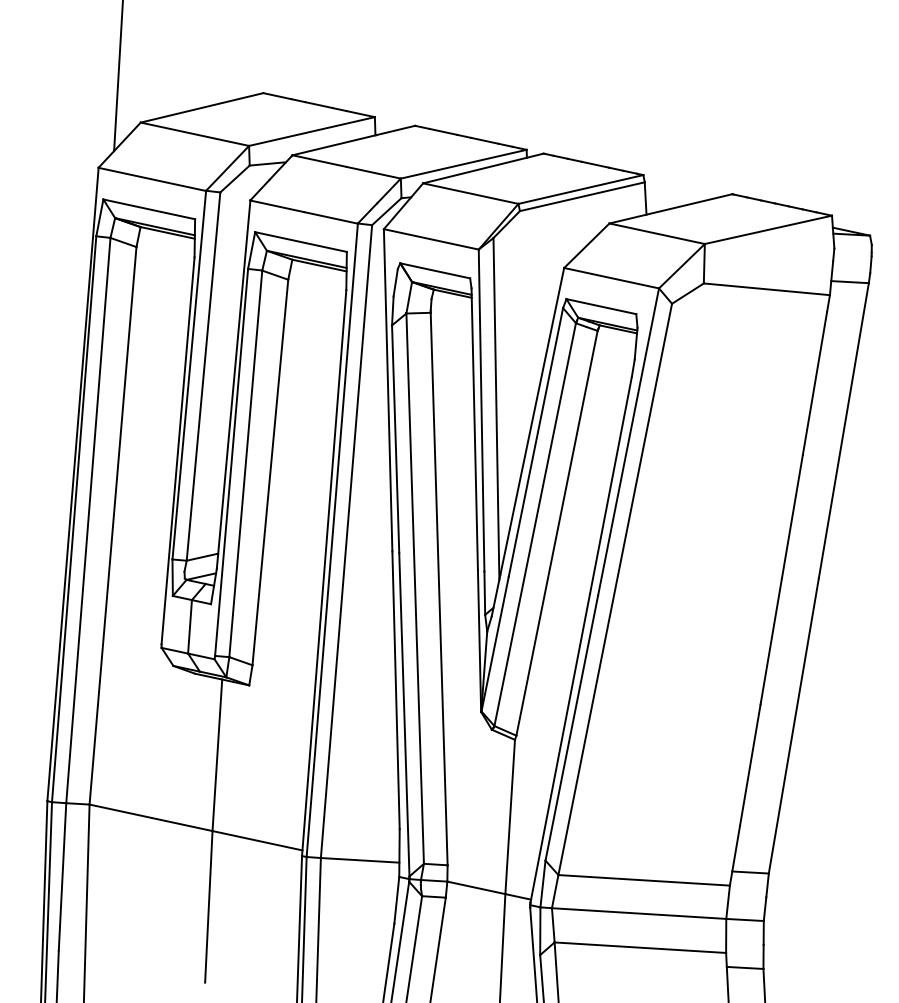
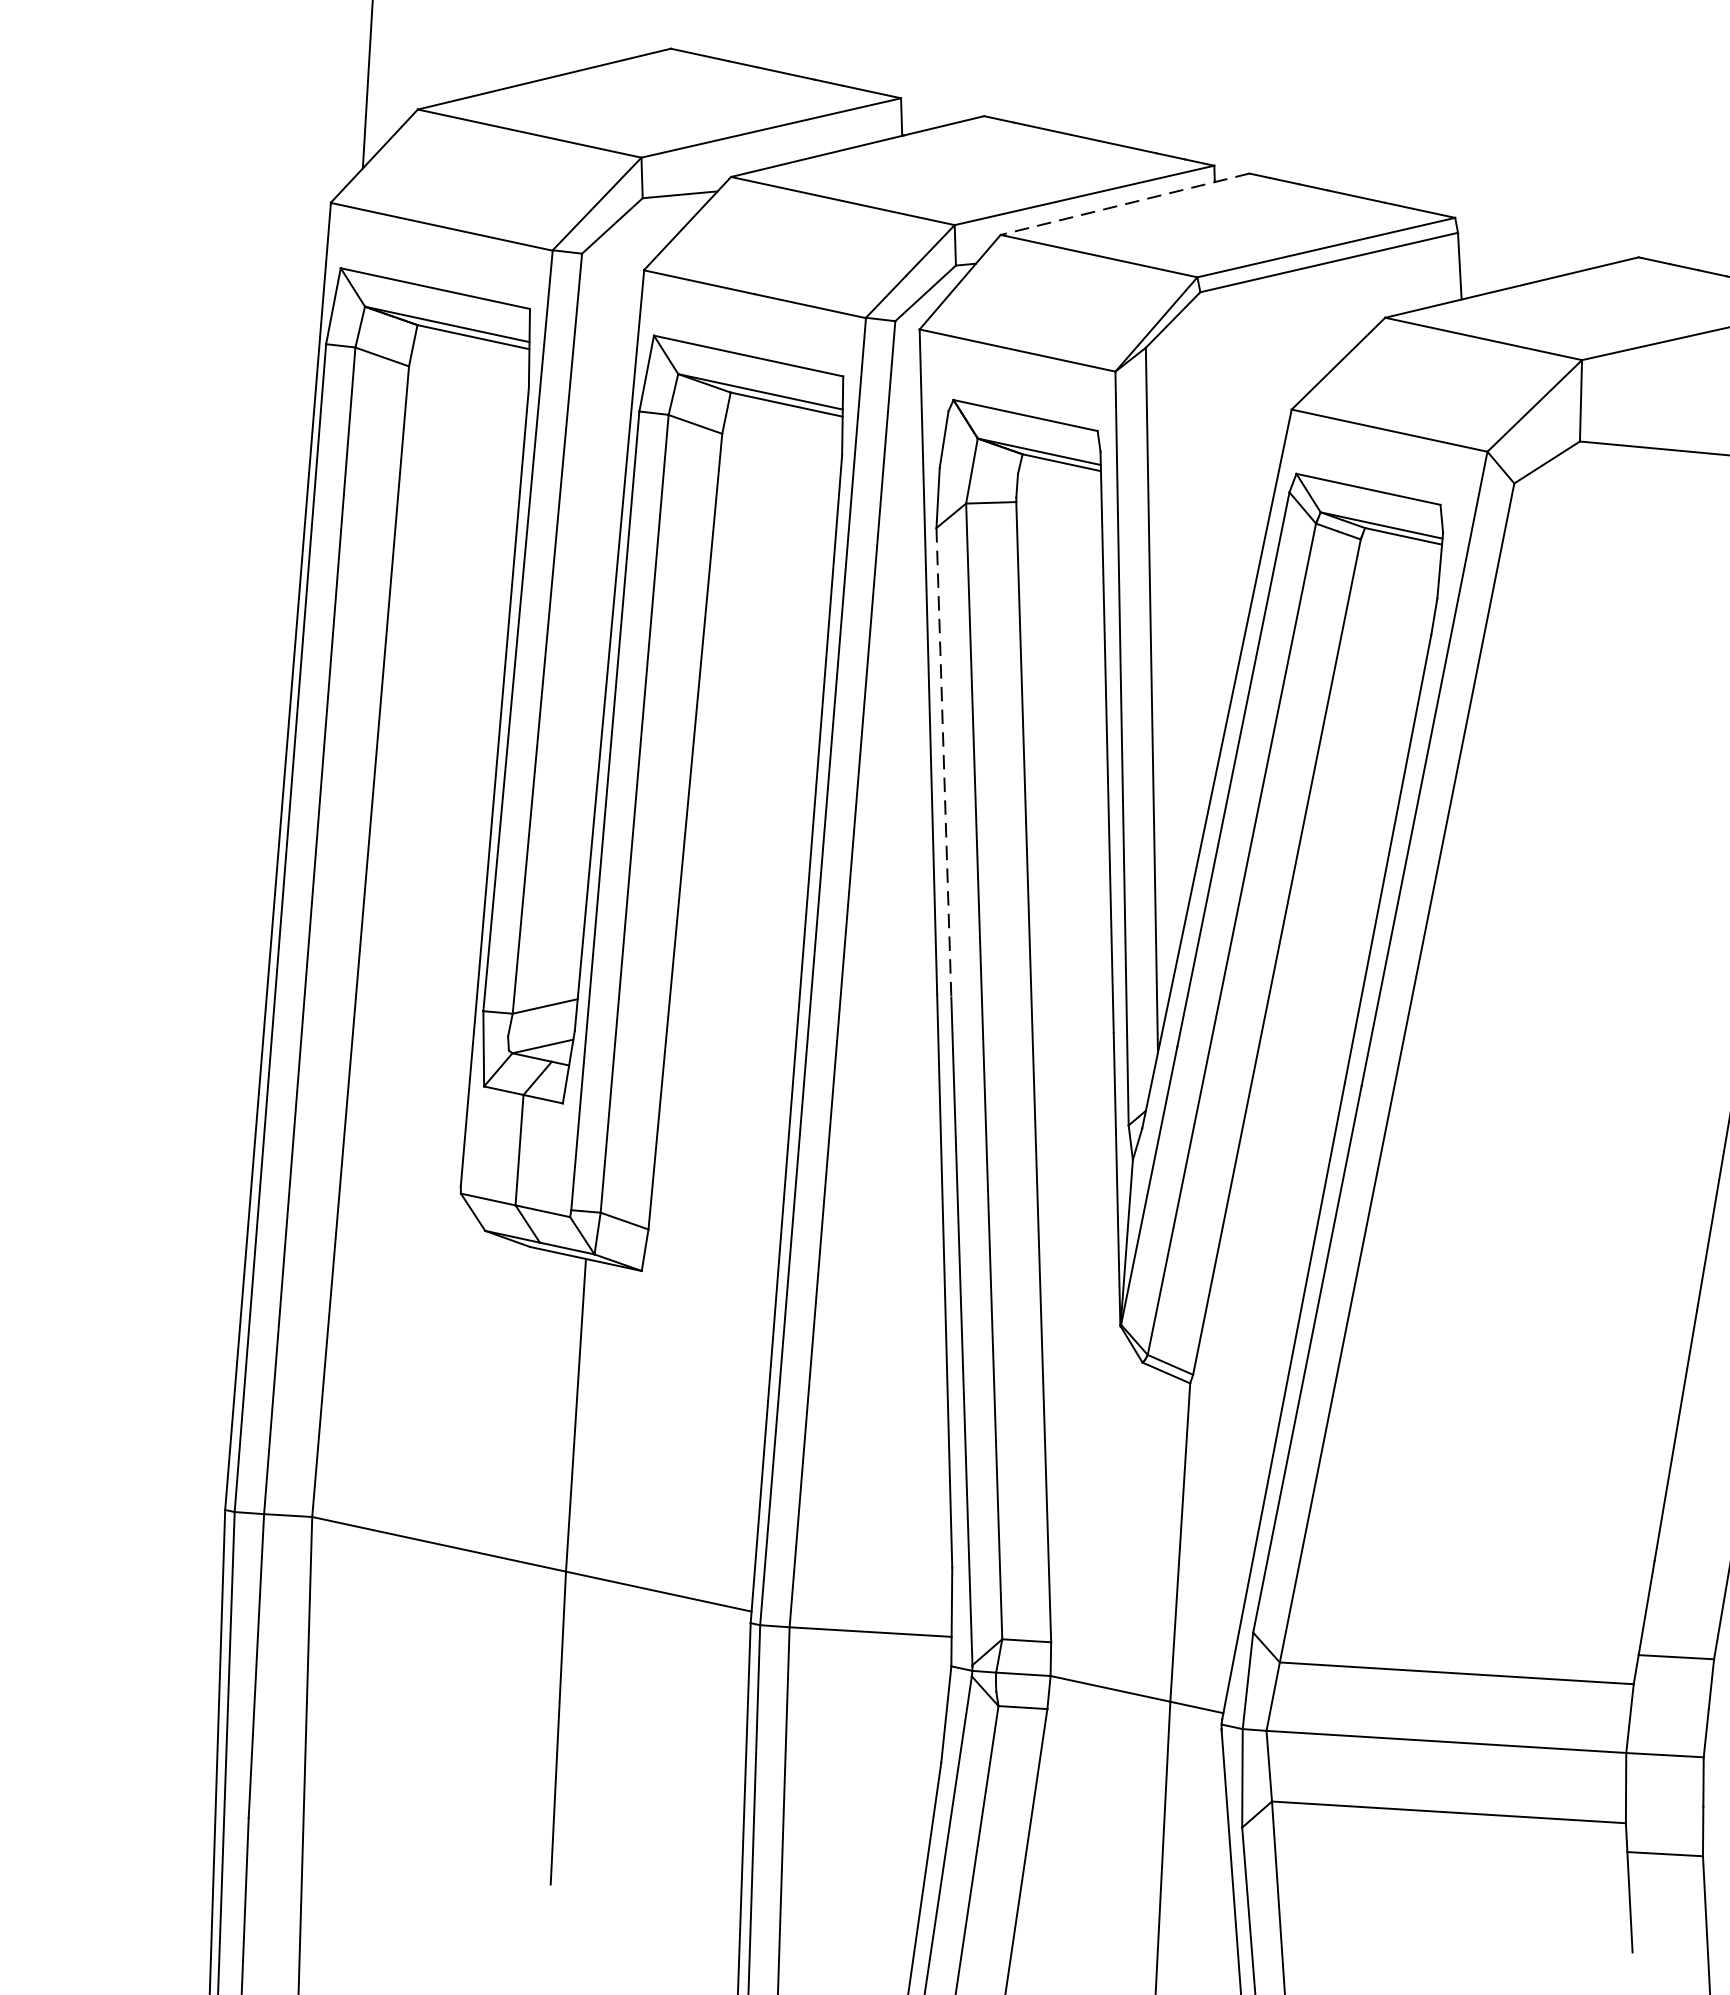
line: (482, 168) -> (1123, 204), solid -> dashed
line: (395, 439) -> (943, 763), solid -> dashed

